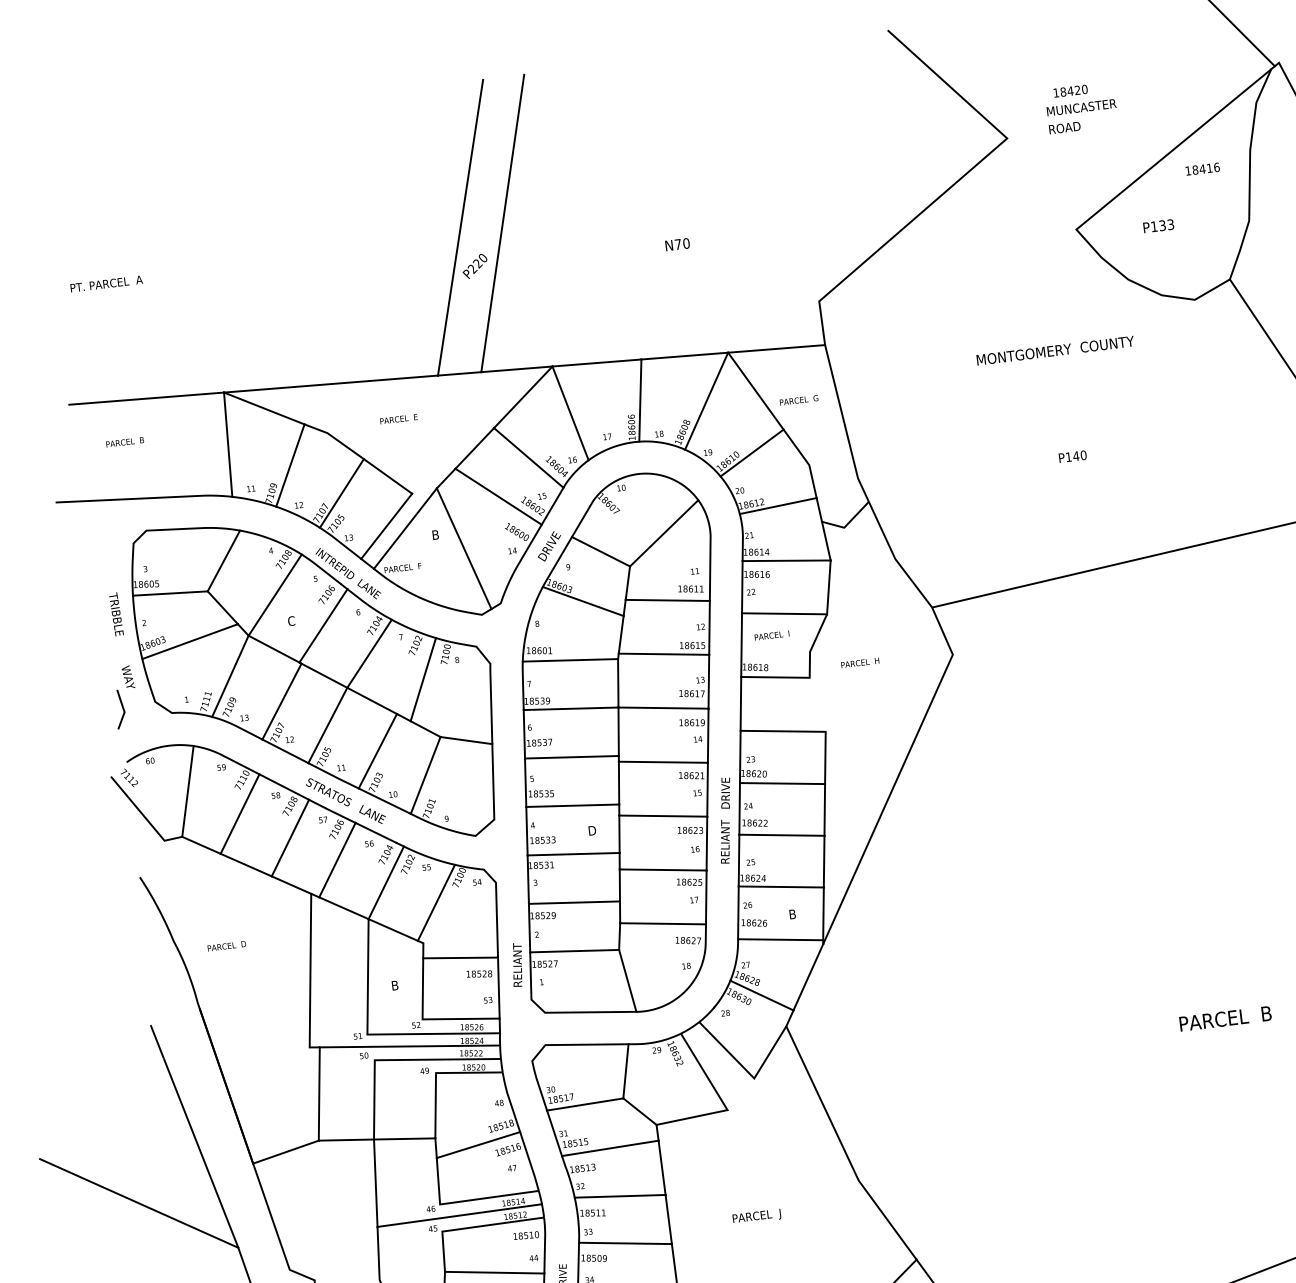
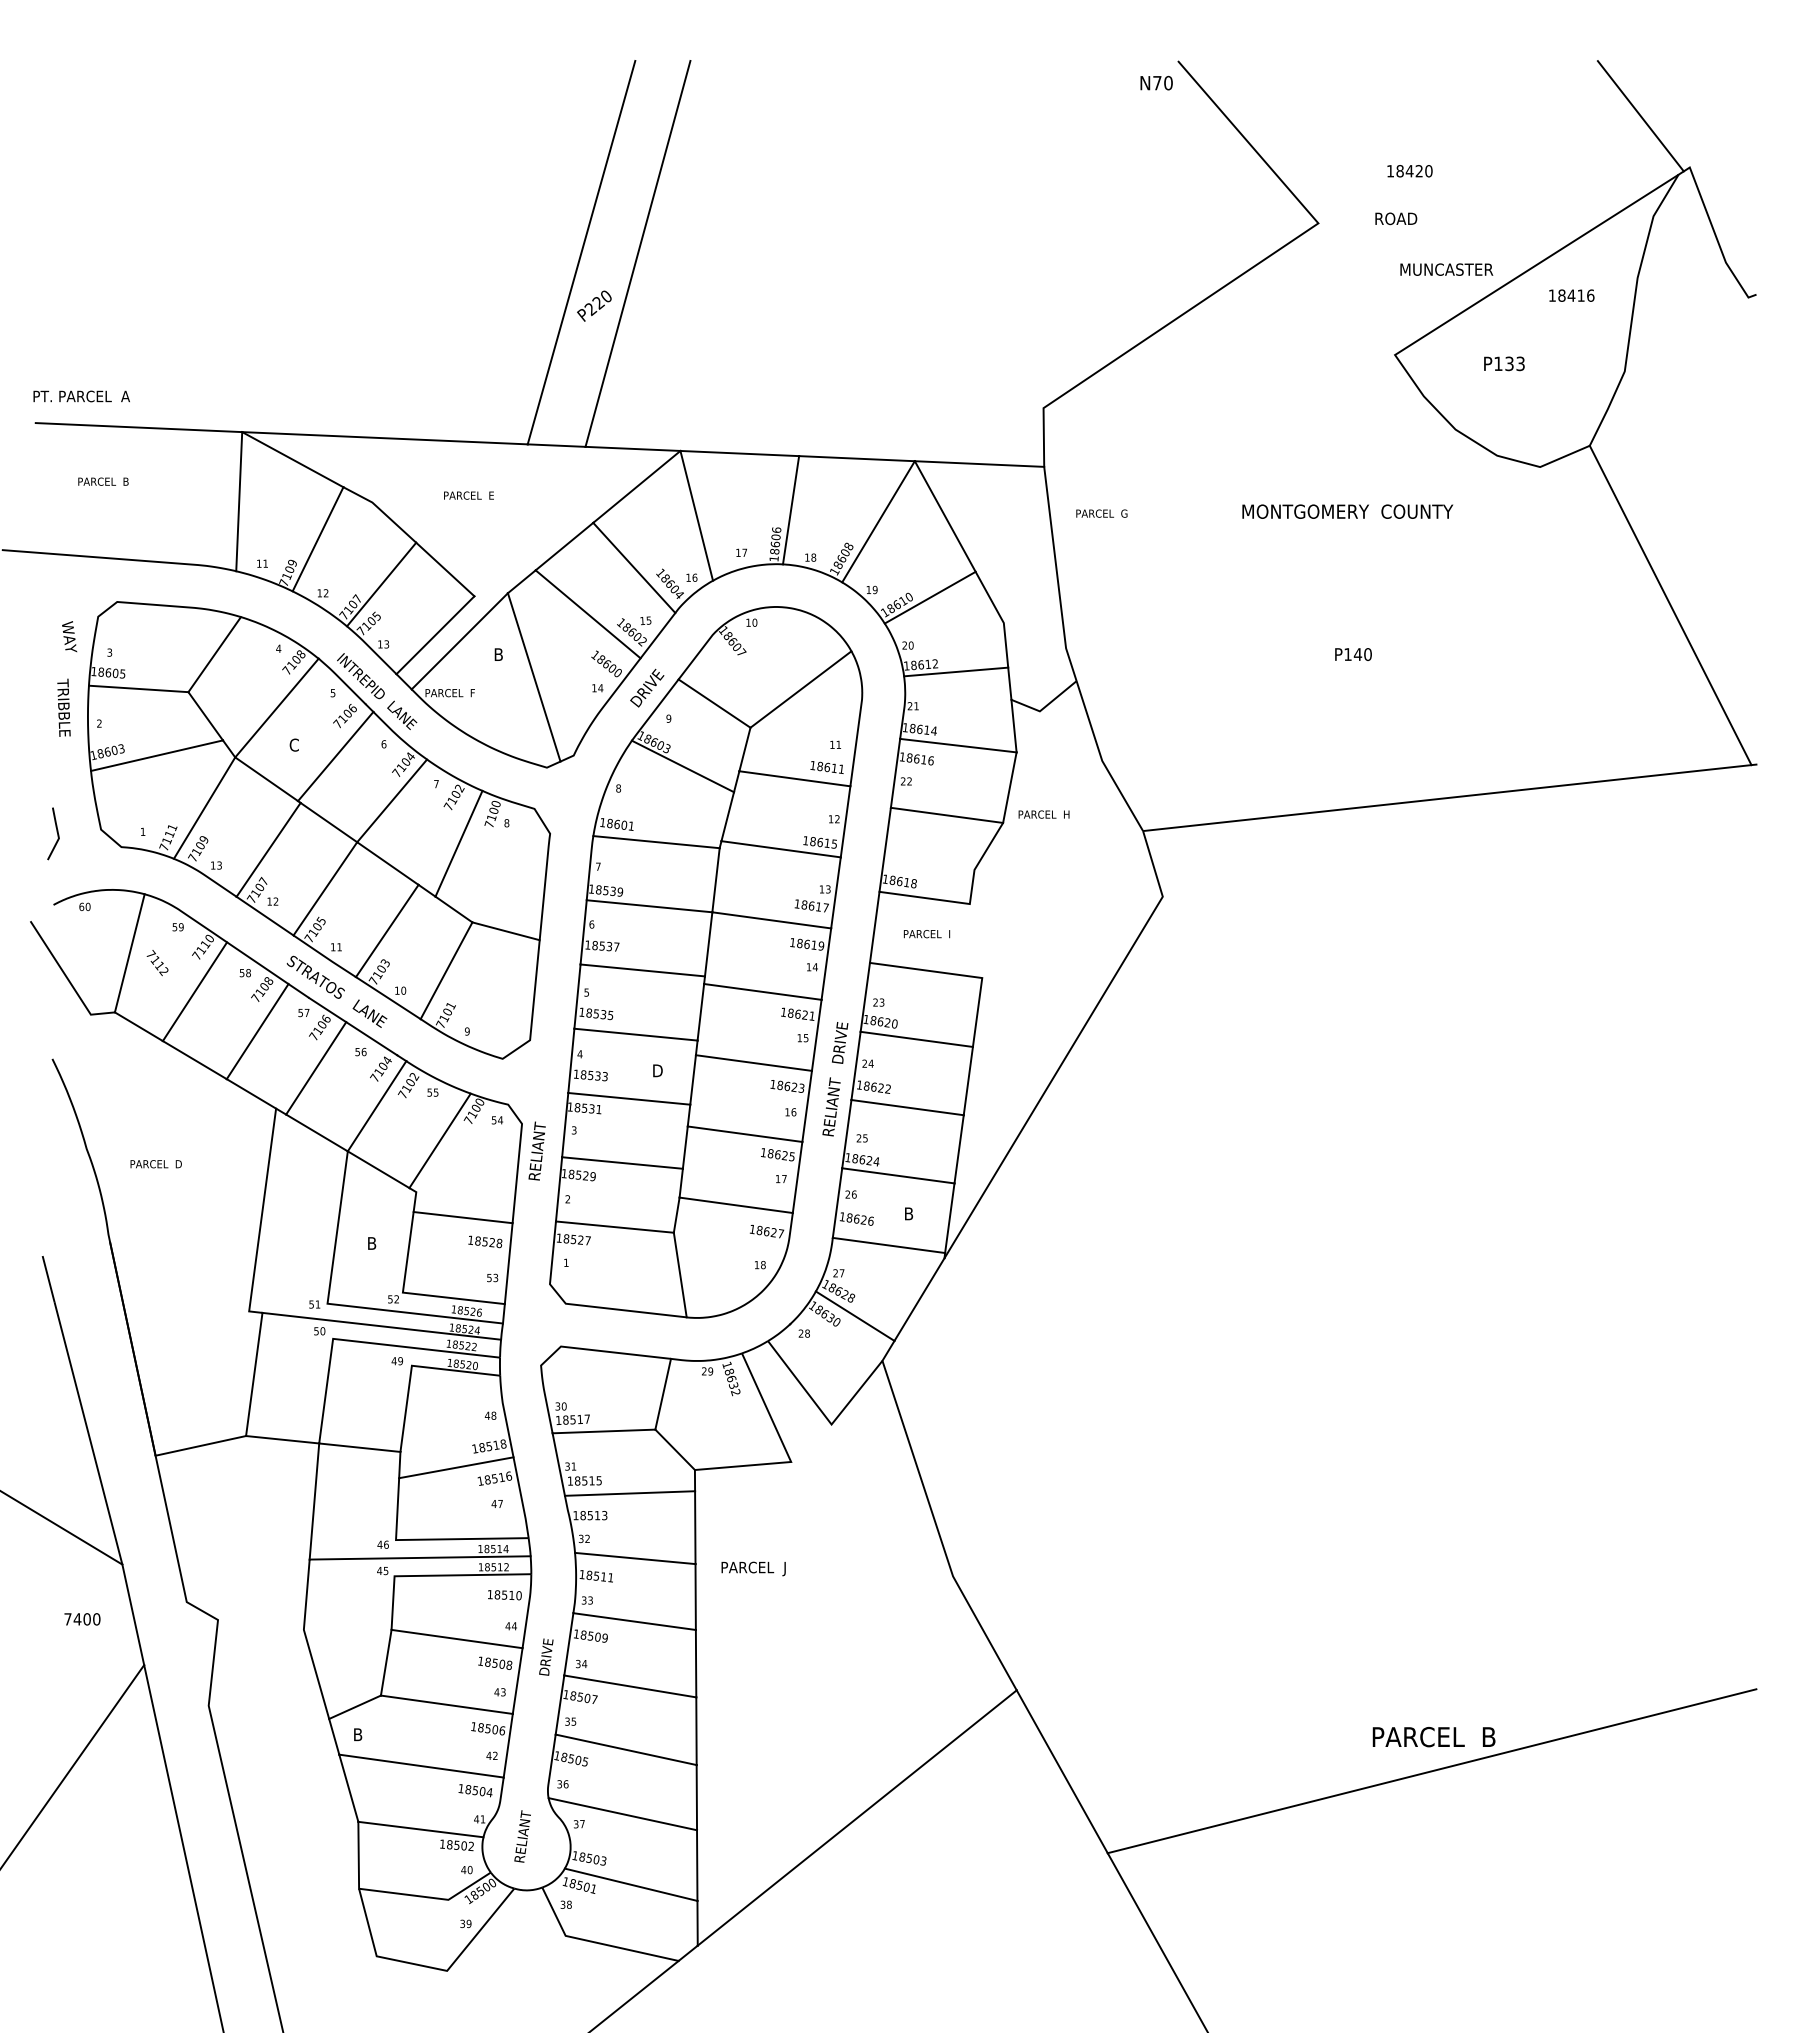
text: (1081, 107) -> (1446, 269), moved
text: (677, 244) -> (1156, 82), moved
text: (106, 283) -> (81, 396), moved
text: (798, 400) -> (1101, 513), moved
text: (771, 635) -> (926, 934), moved
text: (859, 662) -> (1043, 814), moved
text: (128, 677) -> (69, 636), moved
text: (129, 778) -> (157, 963), moved
text: (516, 964) -> (536, 1150), moved
text: (1225, 1019) -> (1433, 1737), moved
text: (756, 1216) -> (753, 1568), moved

